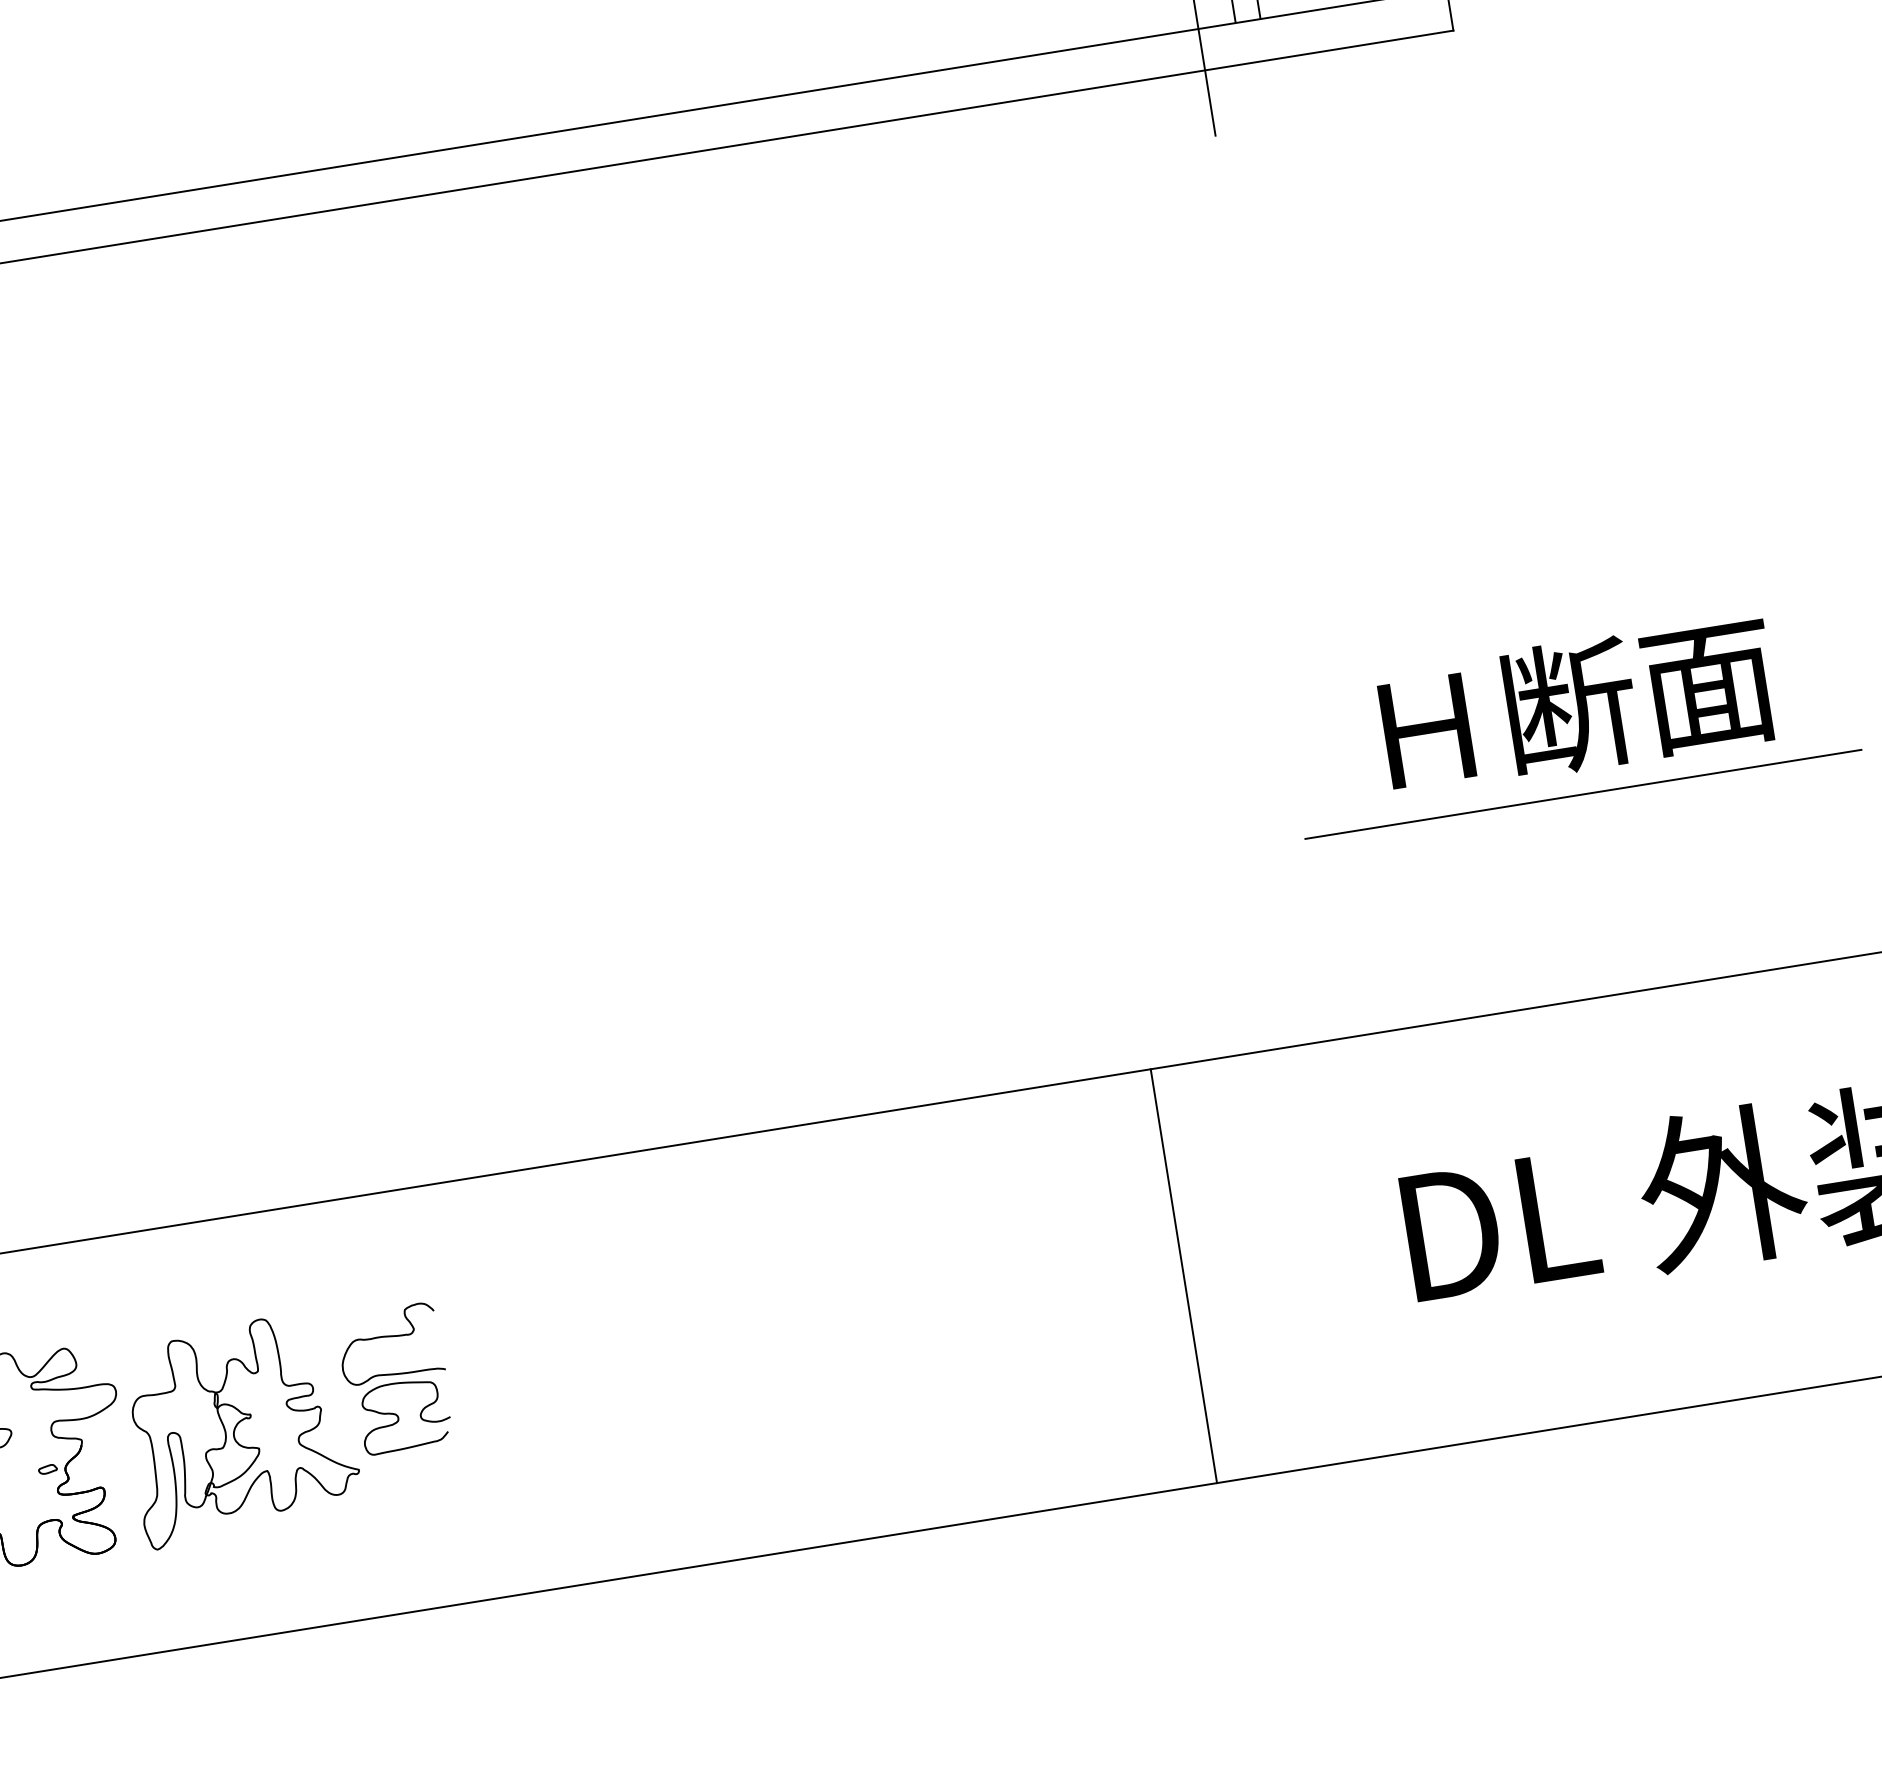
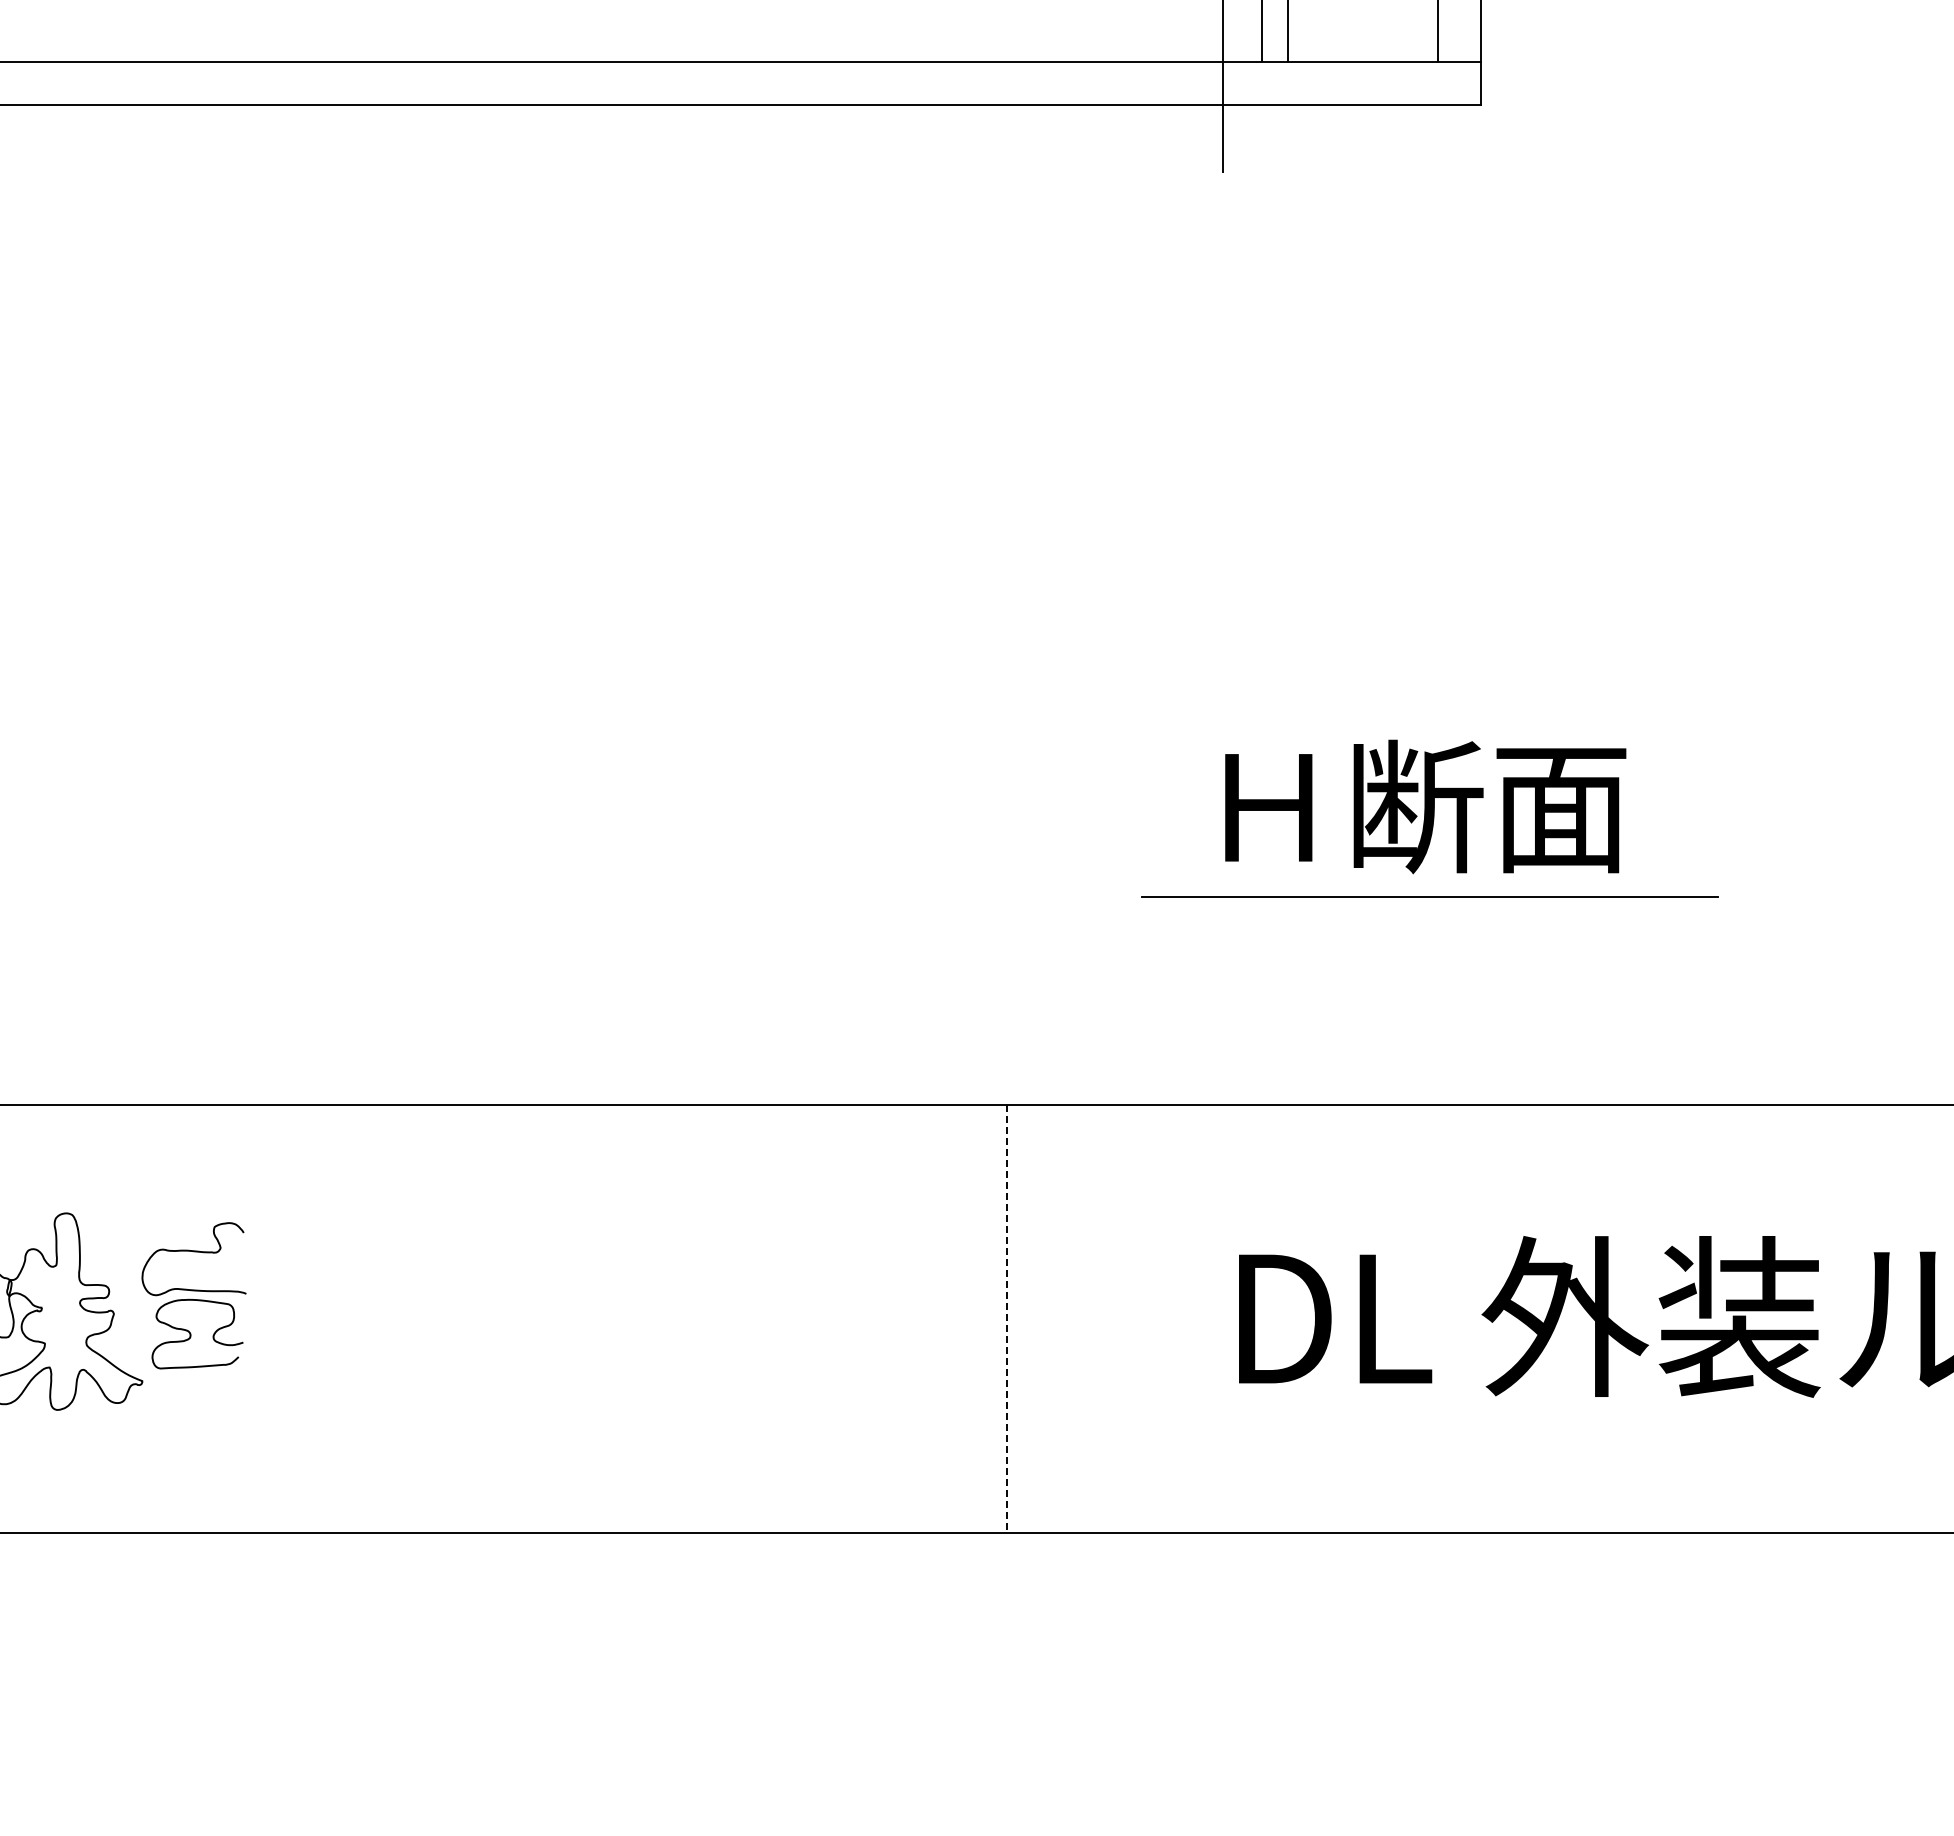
text: (1578, 705) -> (1425, 806), moved
line: (1582, 793) -> (1429, 896), moved
line: (1183, 1276) -> (1006, 1319), solid -> dashed

